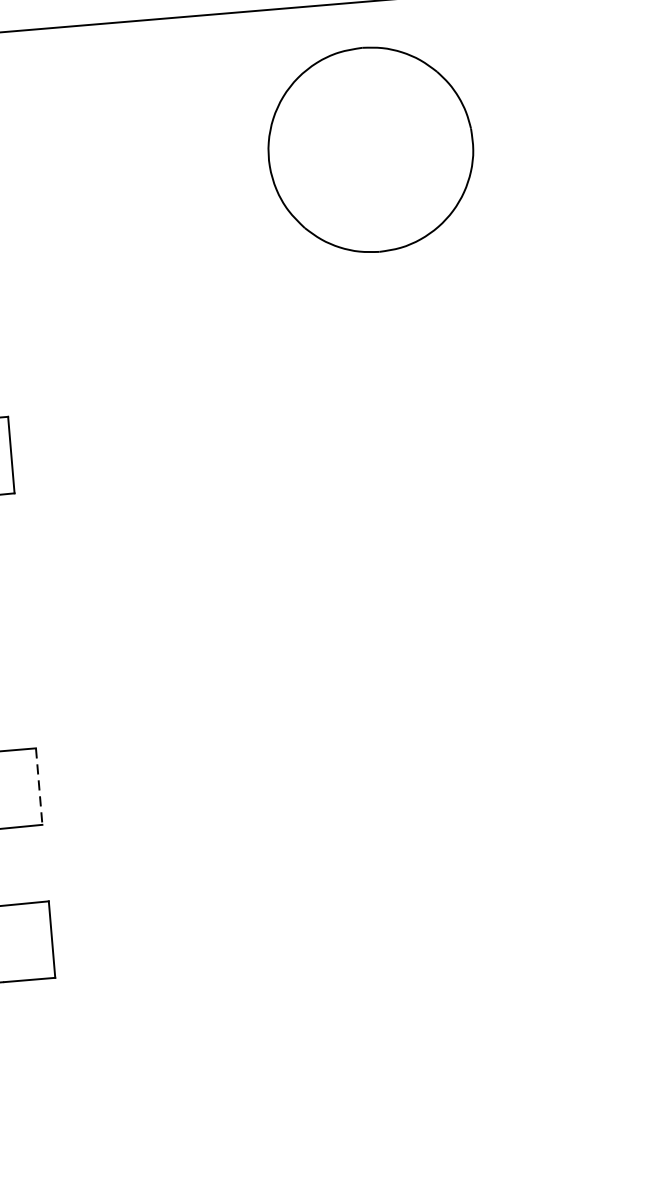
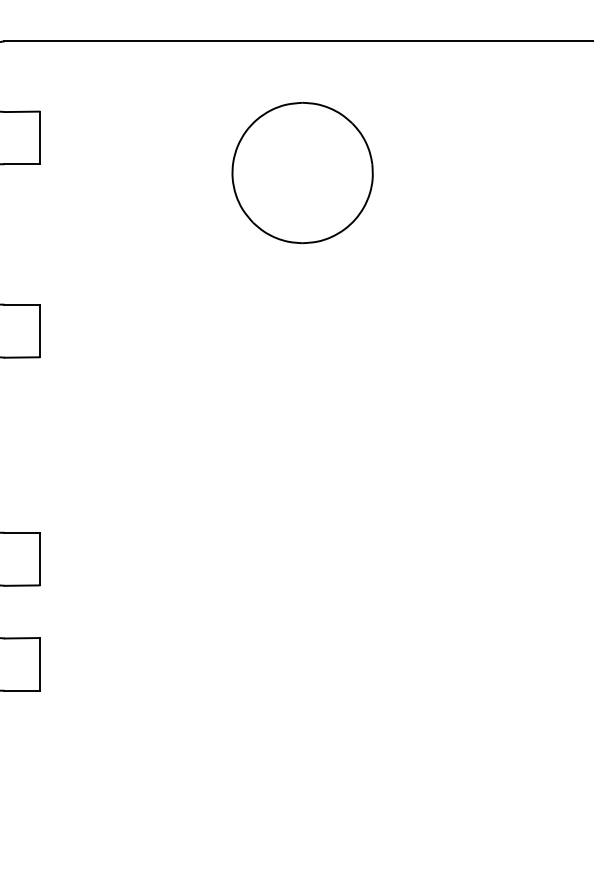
part: (370, 149) -> (302, 172), moved
line: (39, 787) -> (39, 559), dashed -> solid

